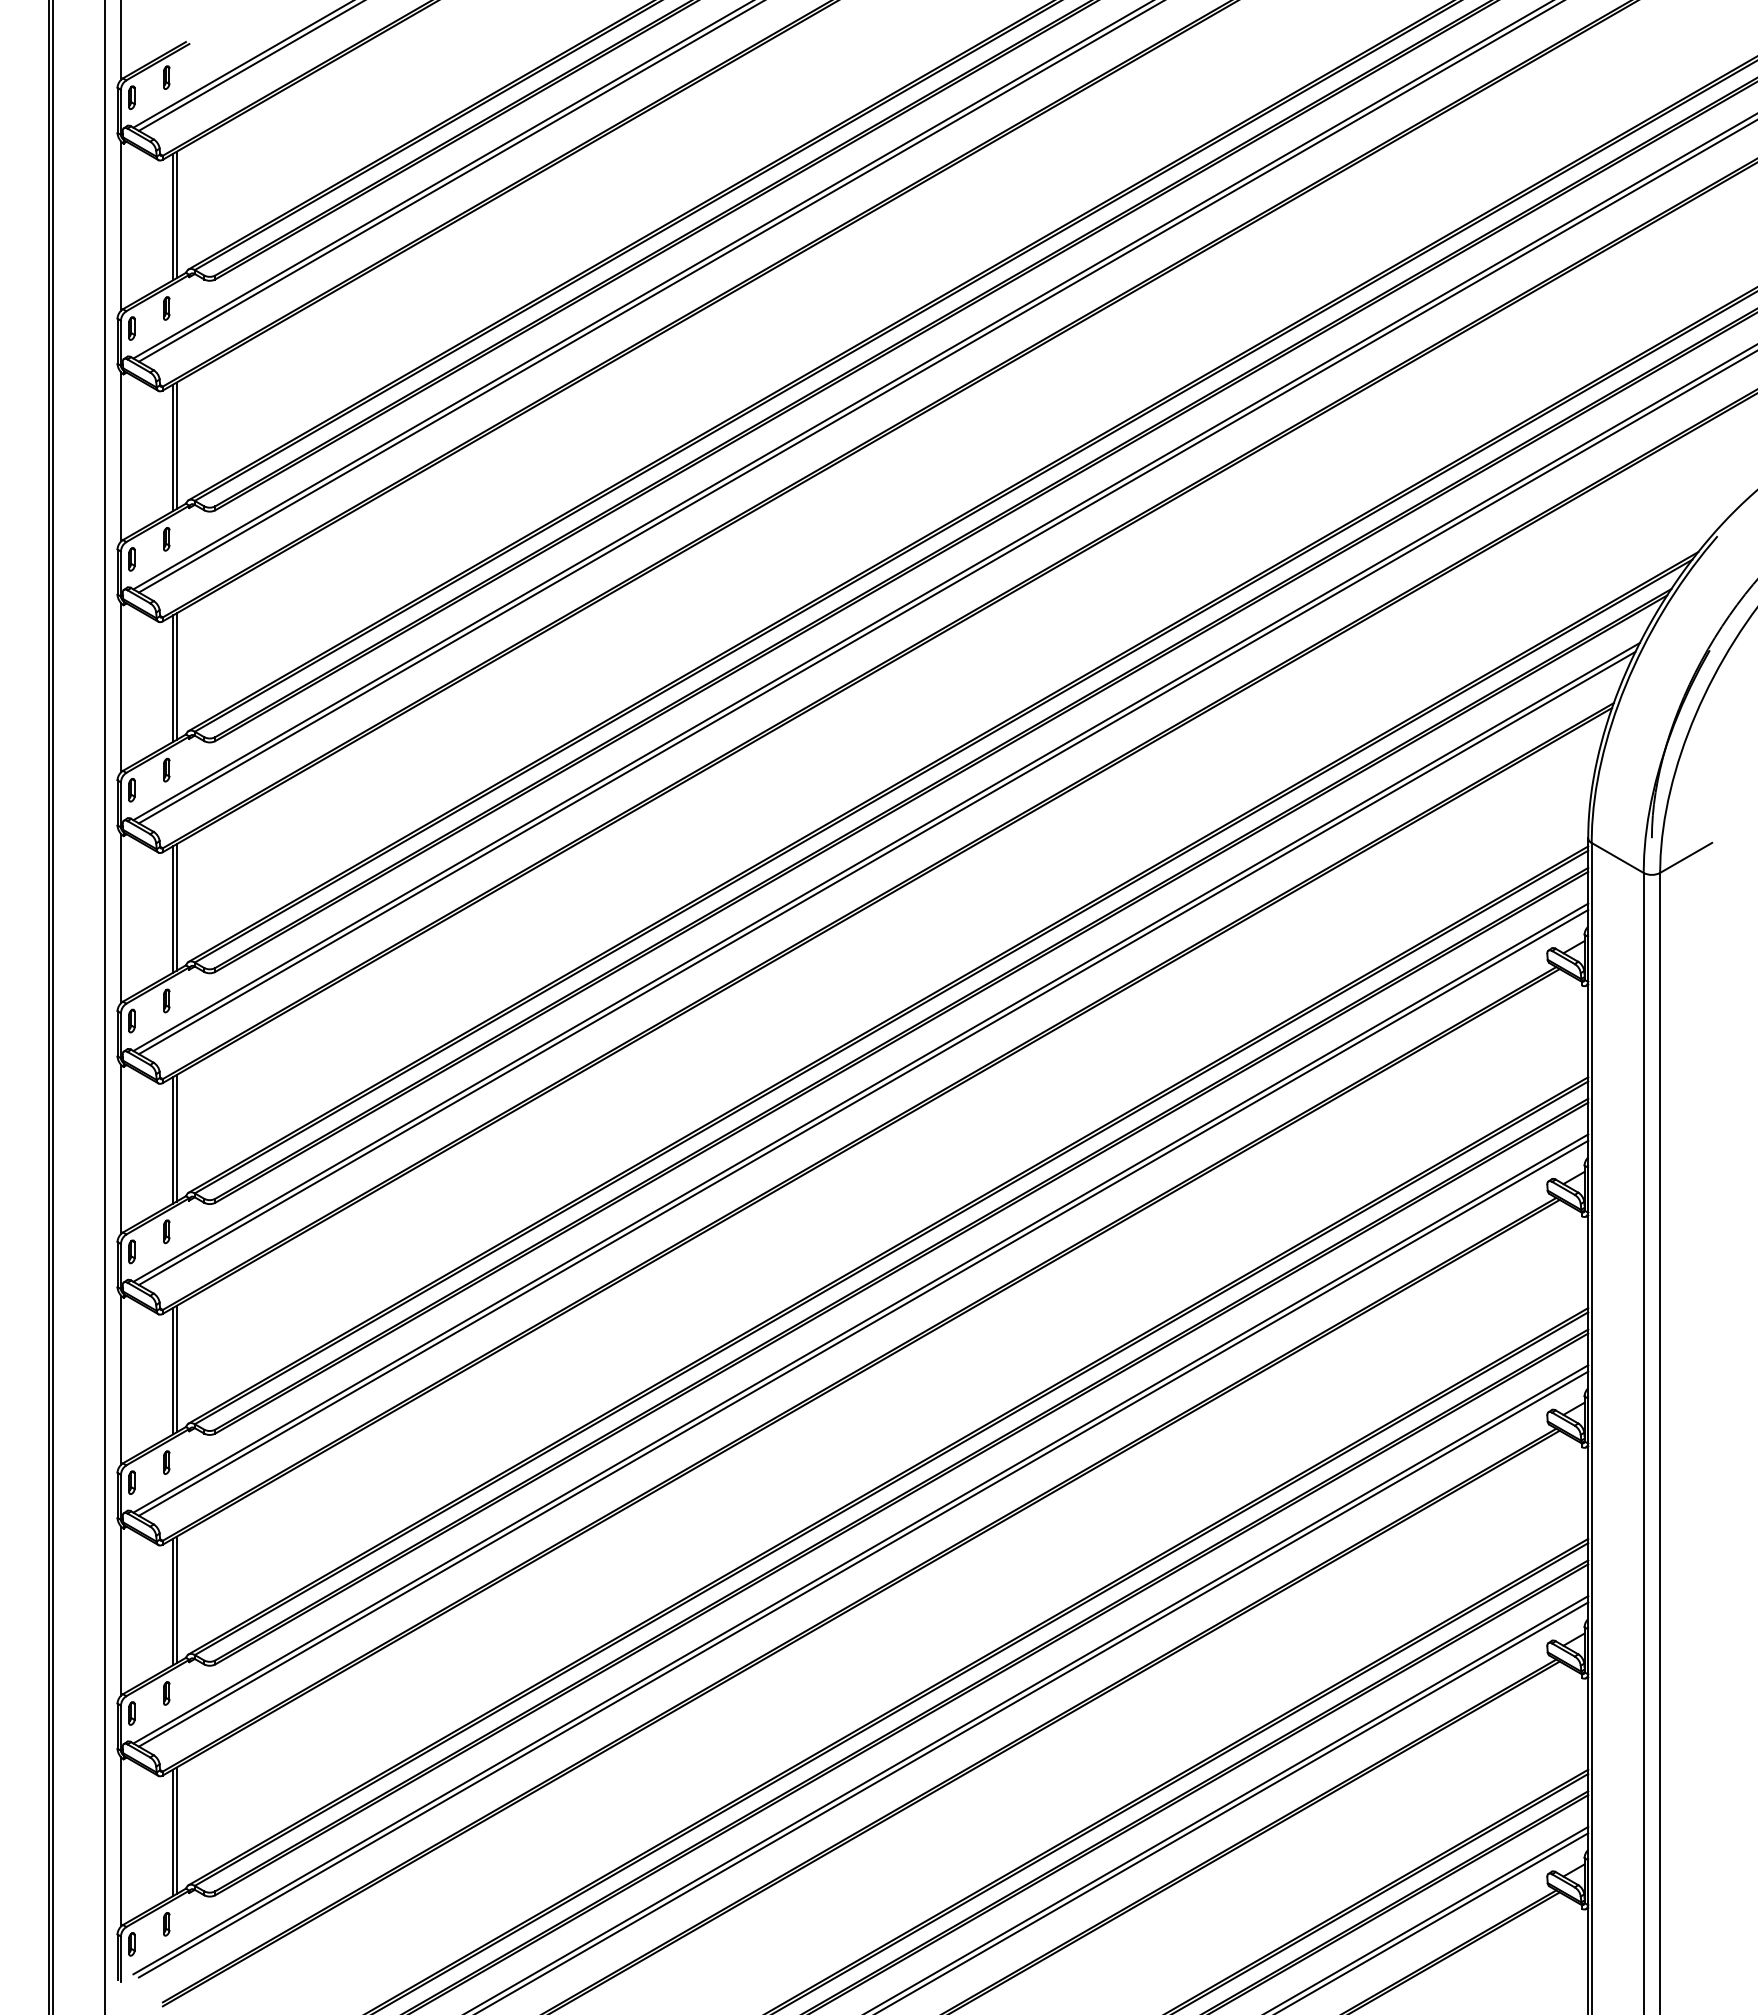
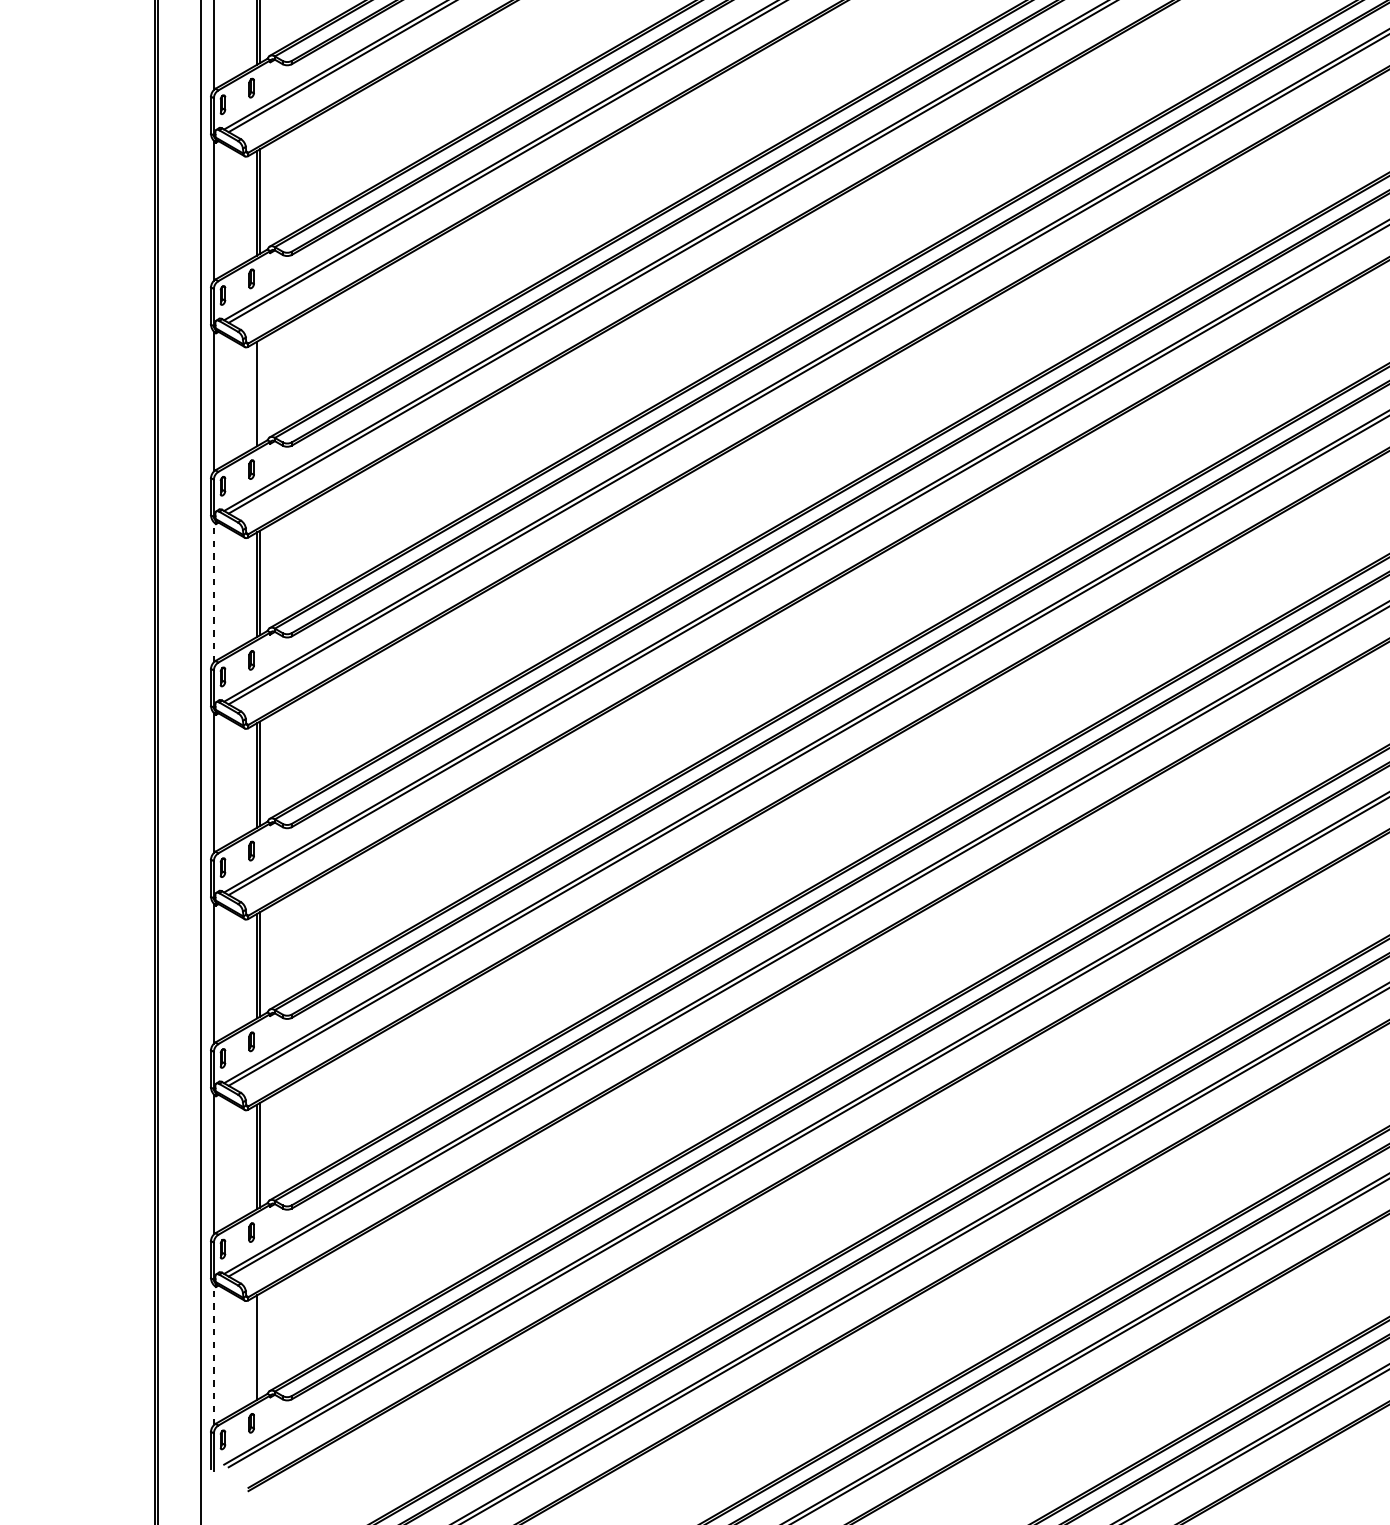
line: (176, 676) -> (259, 392), removed
line: (121, 918) -> (214, 592), solid -> dashed
line: (176, 1830) -> (259, 1345), removed
line: (121, 1841) -> (214, 1354), solid -> dashed

